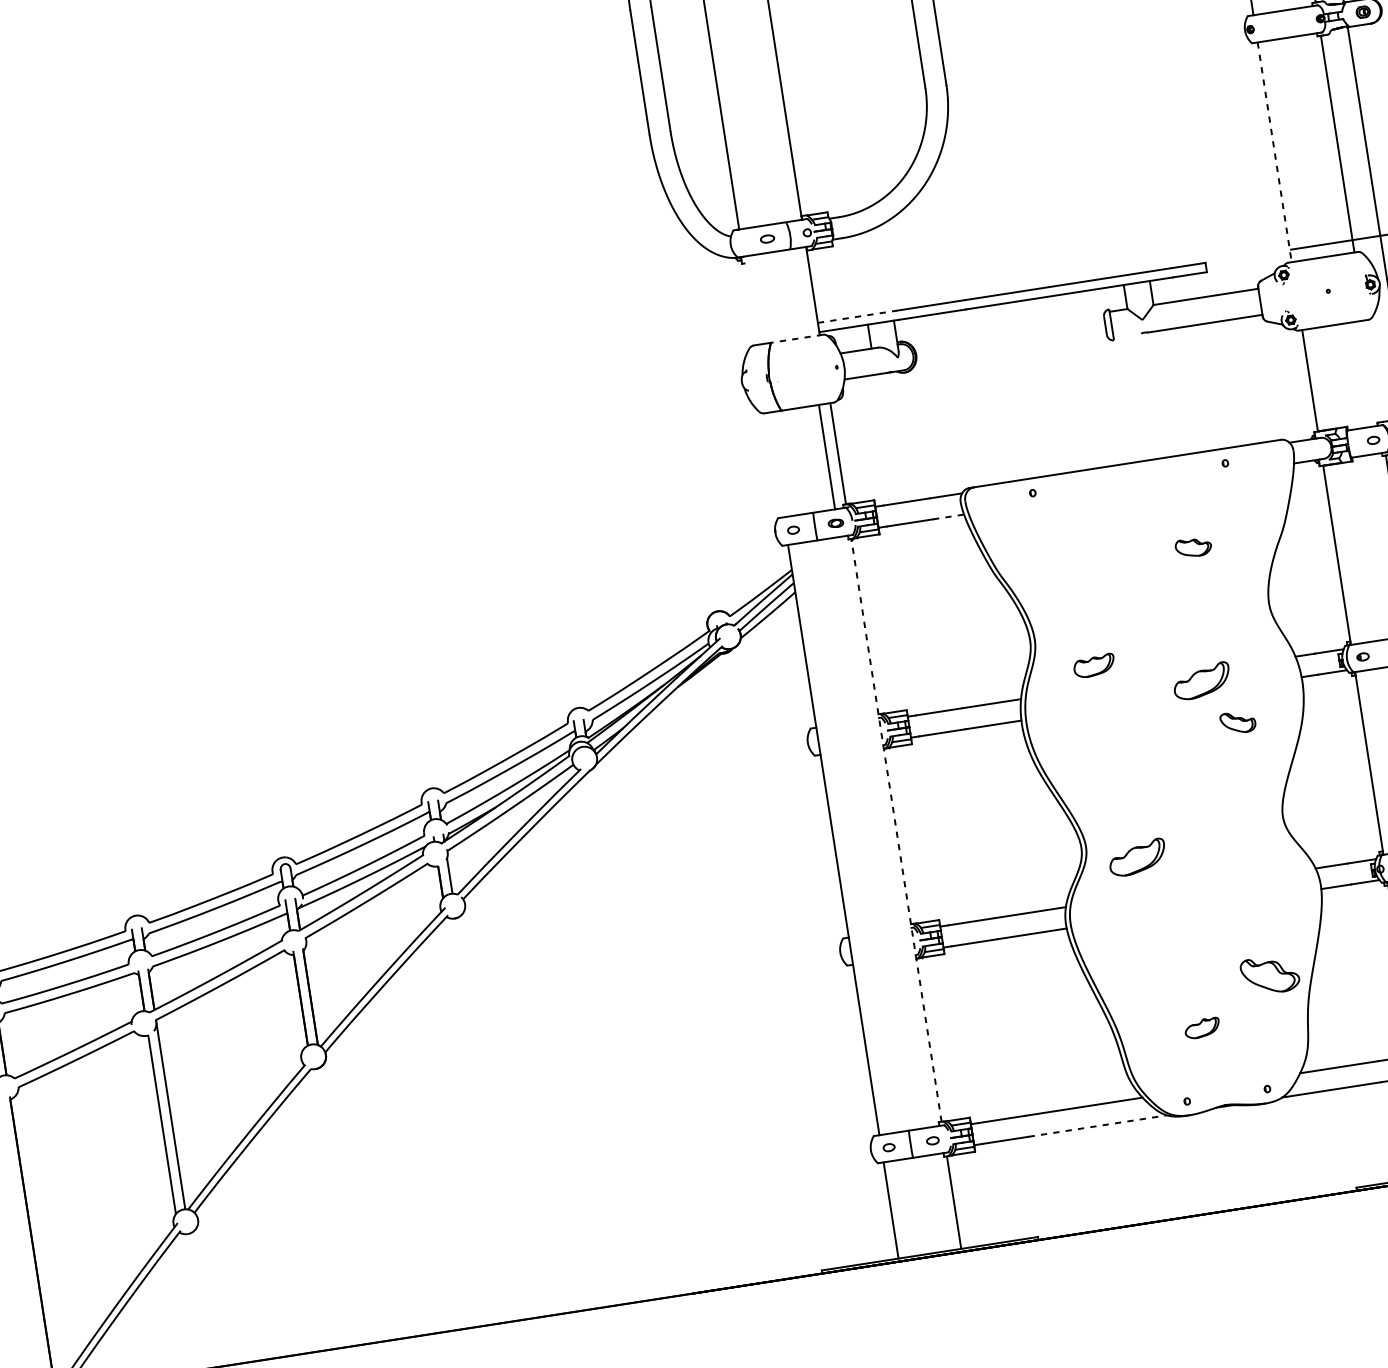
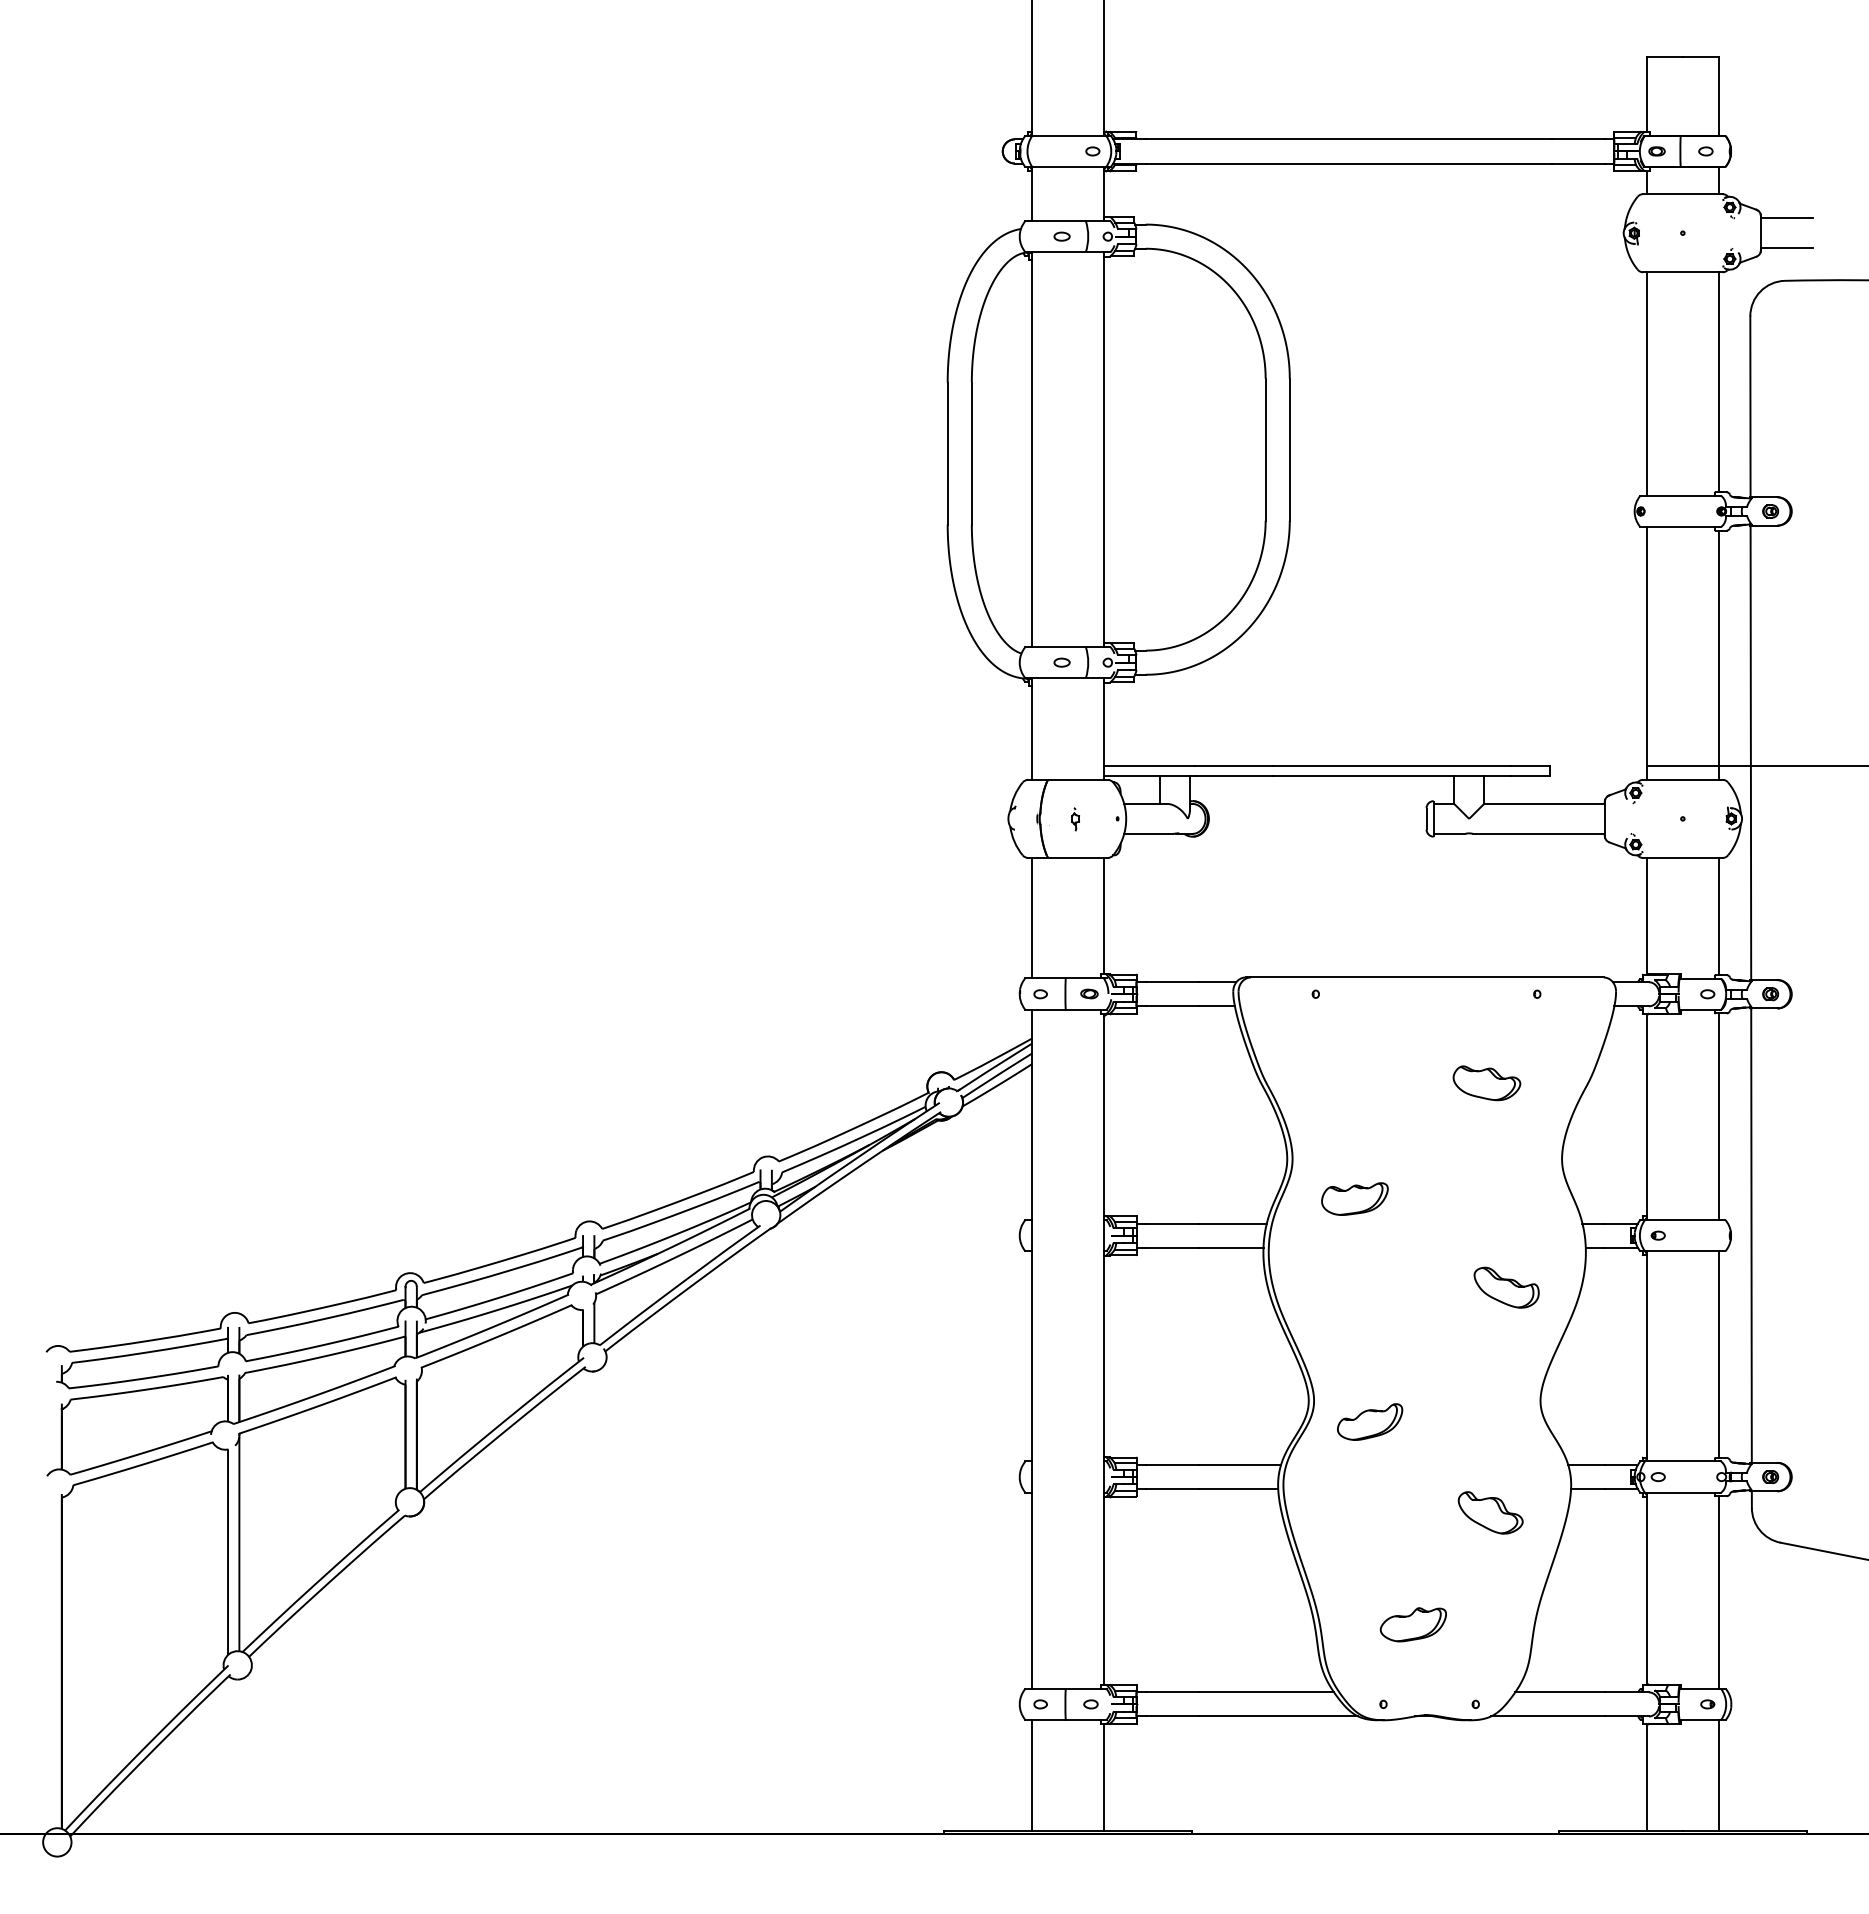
line: (1274, 152) -> (1646, 653), dashed -> solid
line: (749, 300) -> (1031, 728), added
line: (857, 316) -> (1149, 765), dashed -> solid
line: (1127, 335) -> (1449, 833), added
line: (797, 338) -> (1078, 779), dashed -> solid
line: (1372, 371) -> (1718, 916), added
part: (800, 373) -> (1075, 819), added
line: (826, 456) -> (1031, 917), moved
line: (948, 517) -> (1217, 1006), dashed -> solid
part: (1193, 547) -> (1486, 1083), size x1.67
part: (1093, 665) -> (1354, 1198), size x1.43
part: (1202, 680) -> (1473, 1234), removed
part: (1238, 722) -> (1506, 1287), size x1.67
line: (896, 829) -> (1104, 1348), dashed -> solid
part: (1269, 974) -> (1490, 1512), moved
part: (1201, 1028) -> (1412, 1624), size x1.67
line: (1097, 1126) -> (1278, 1716), dashed -> solid

